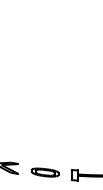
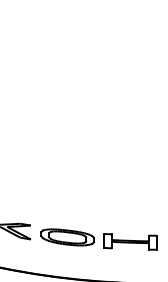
part: (45, 172) -> (67, 237), size x1.43

